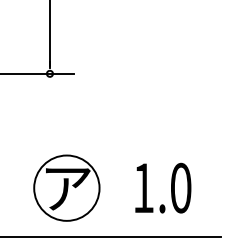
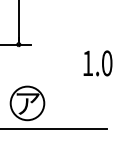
text: (162, 188) -> (97, 63), moved

